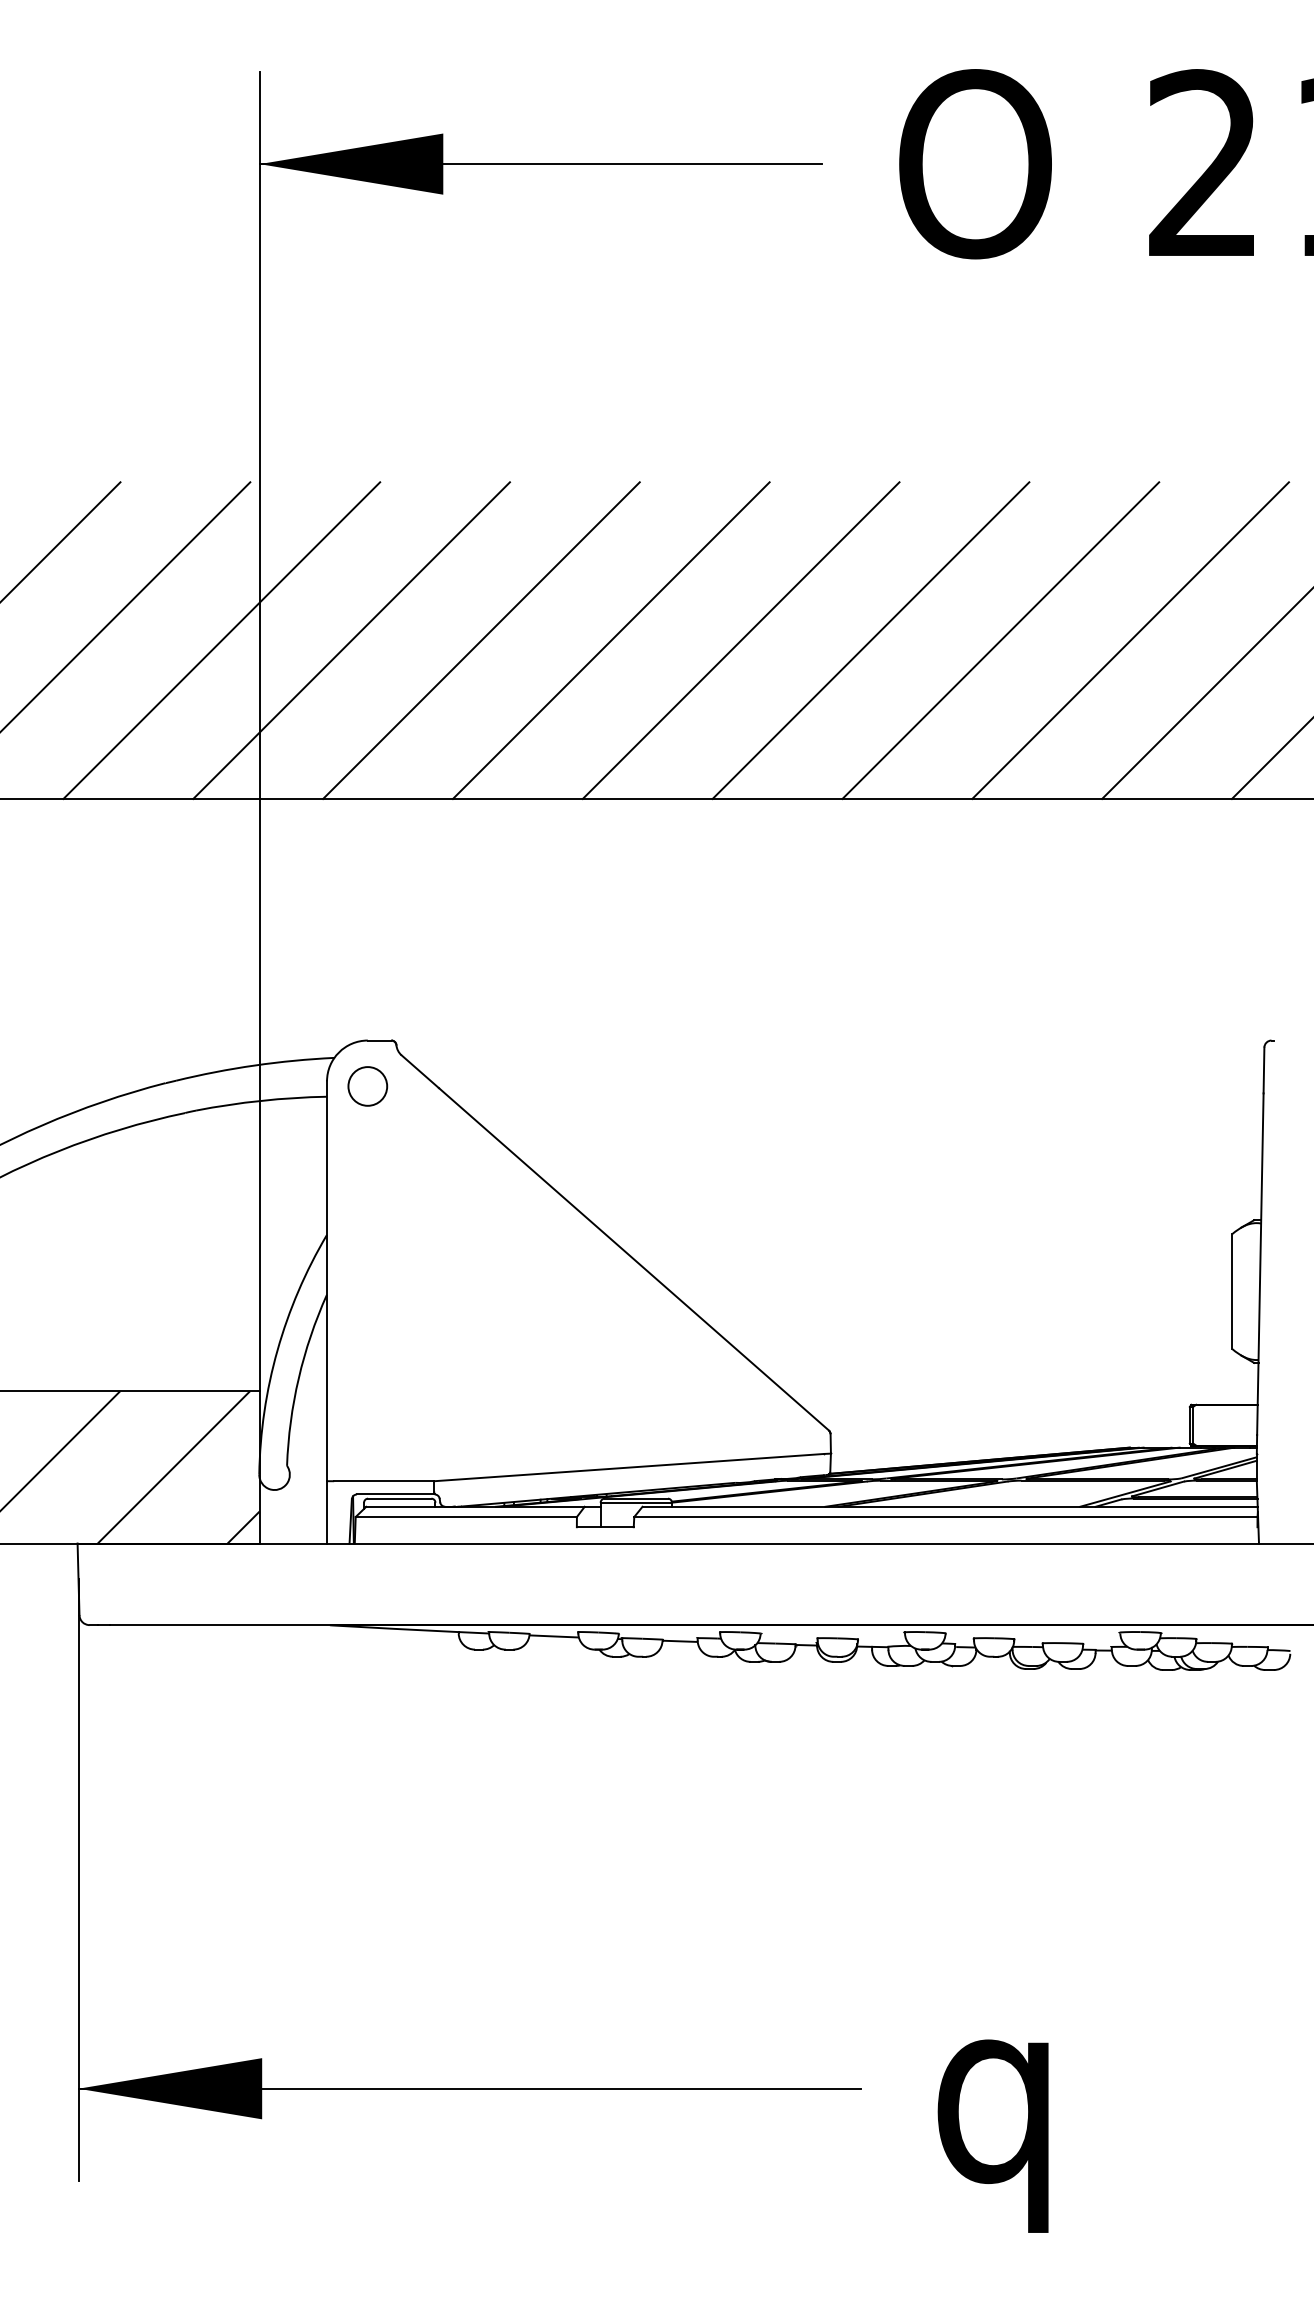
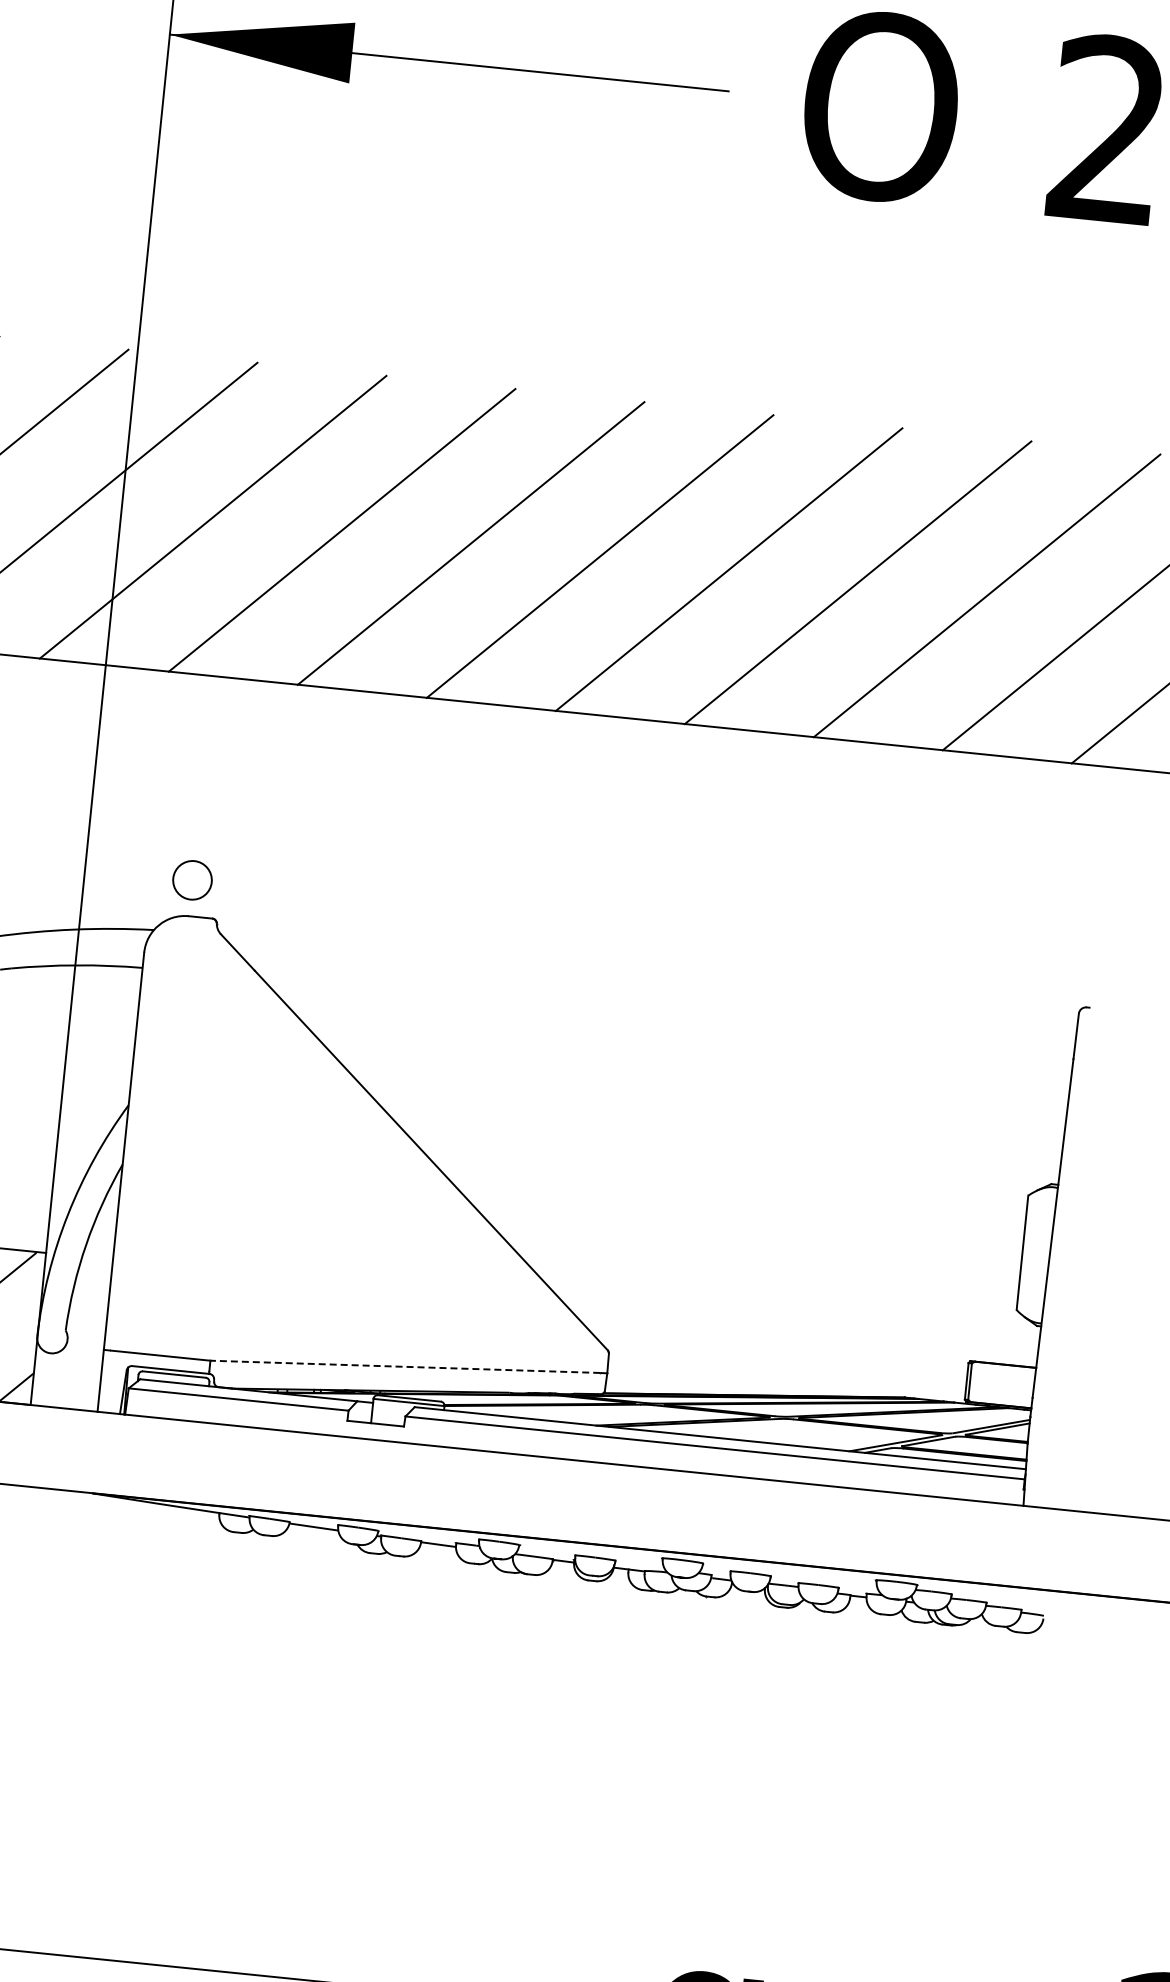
circle: (367, 1086) -> (192, 880), moved
line: (628, 1467) -> (404, 1366), solid -> dashed

